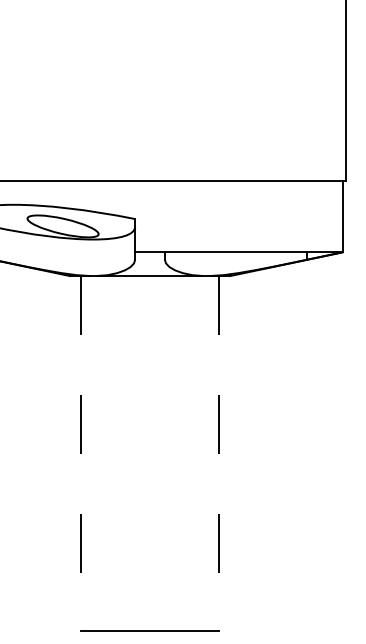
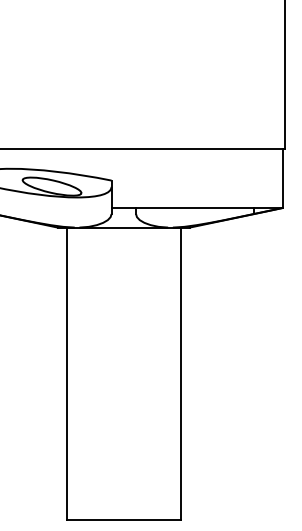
line: (80, 454) -> (66, 374), dashed -> solid
line: (218, 454) -> (180, 374), dashed -> solid

